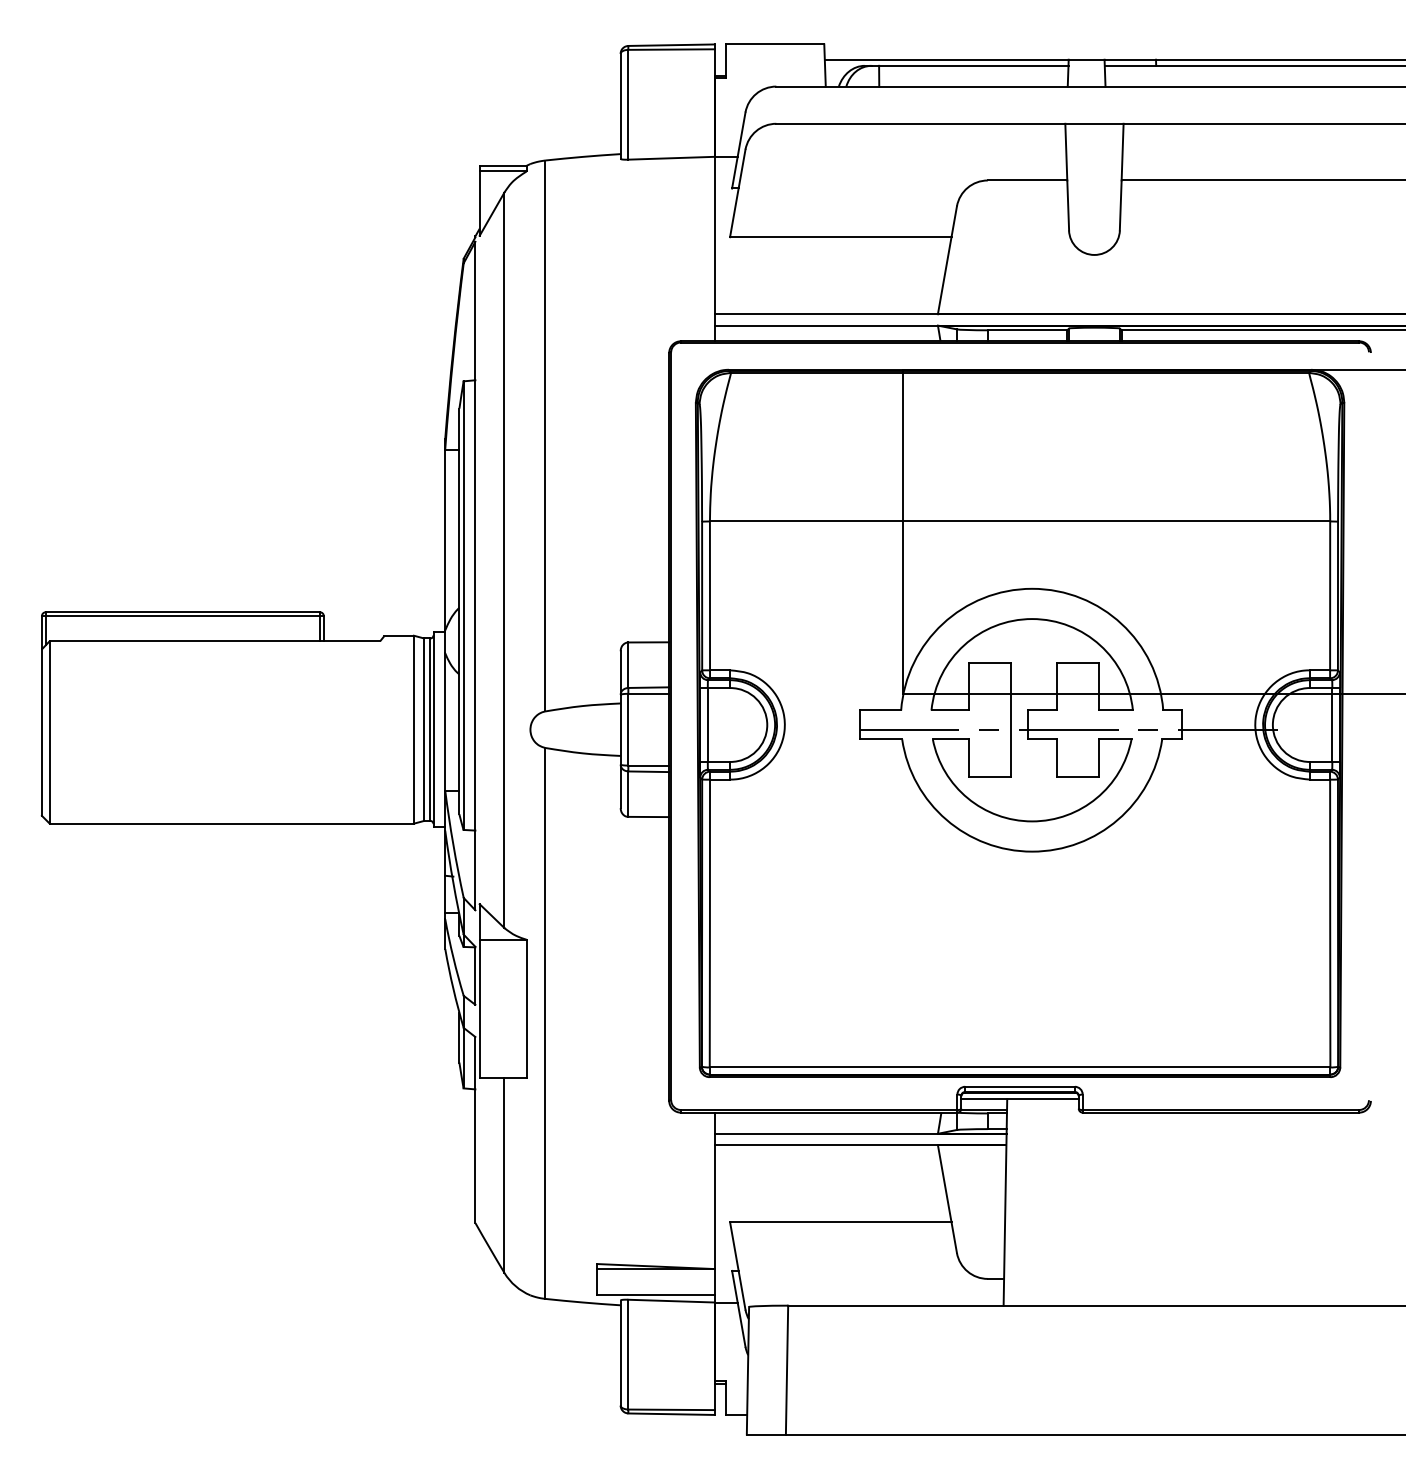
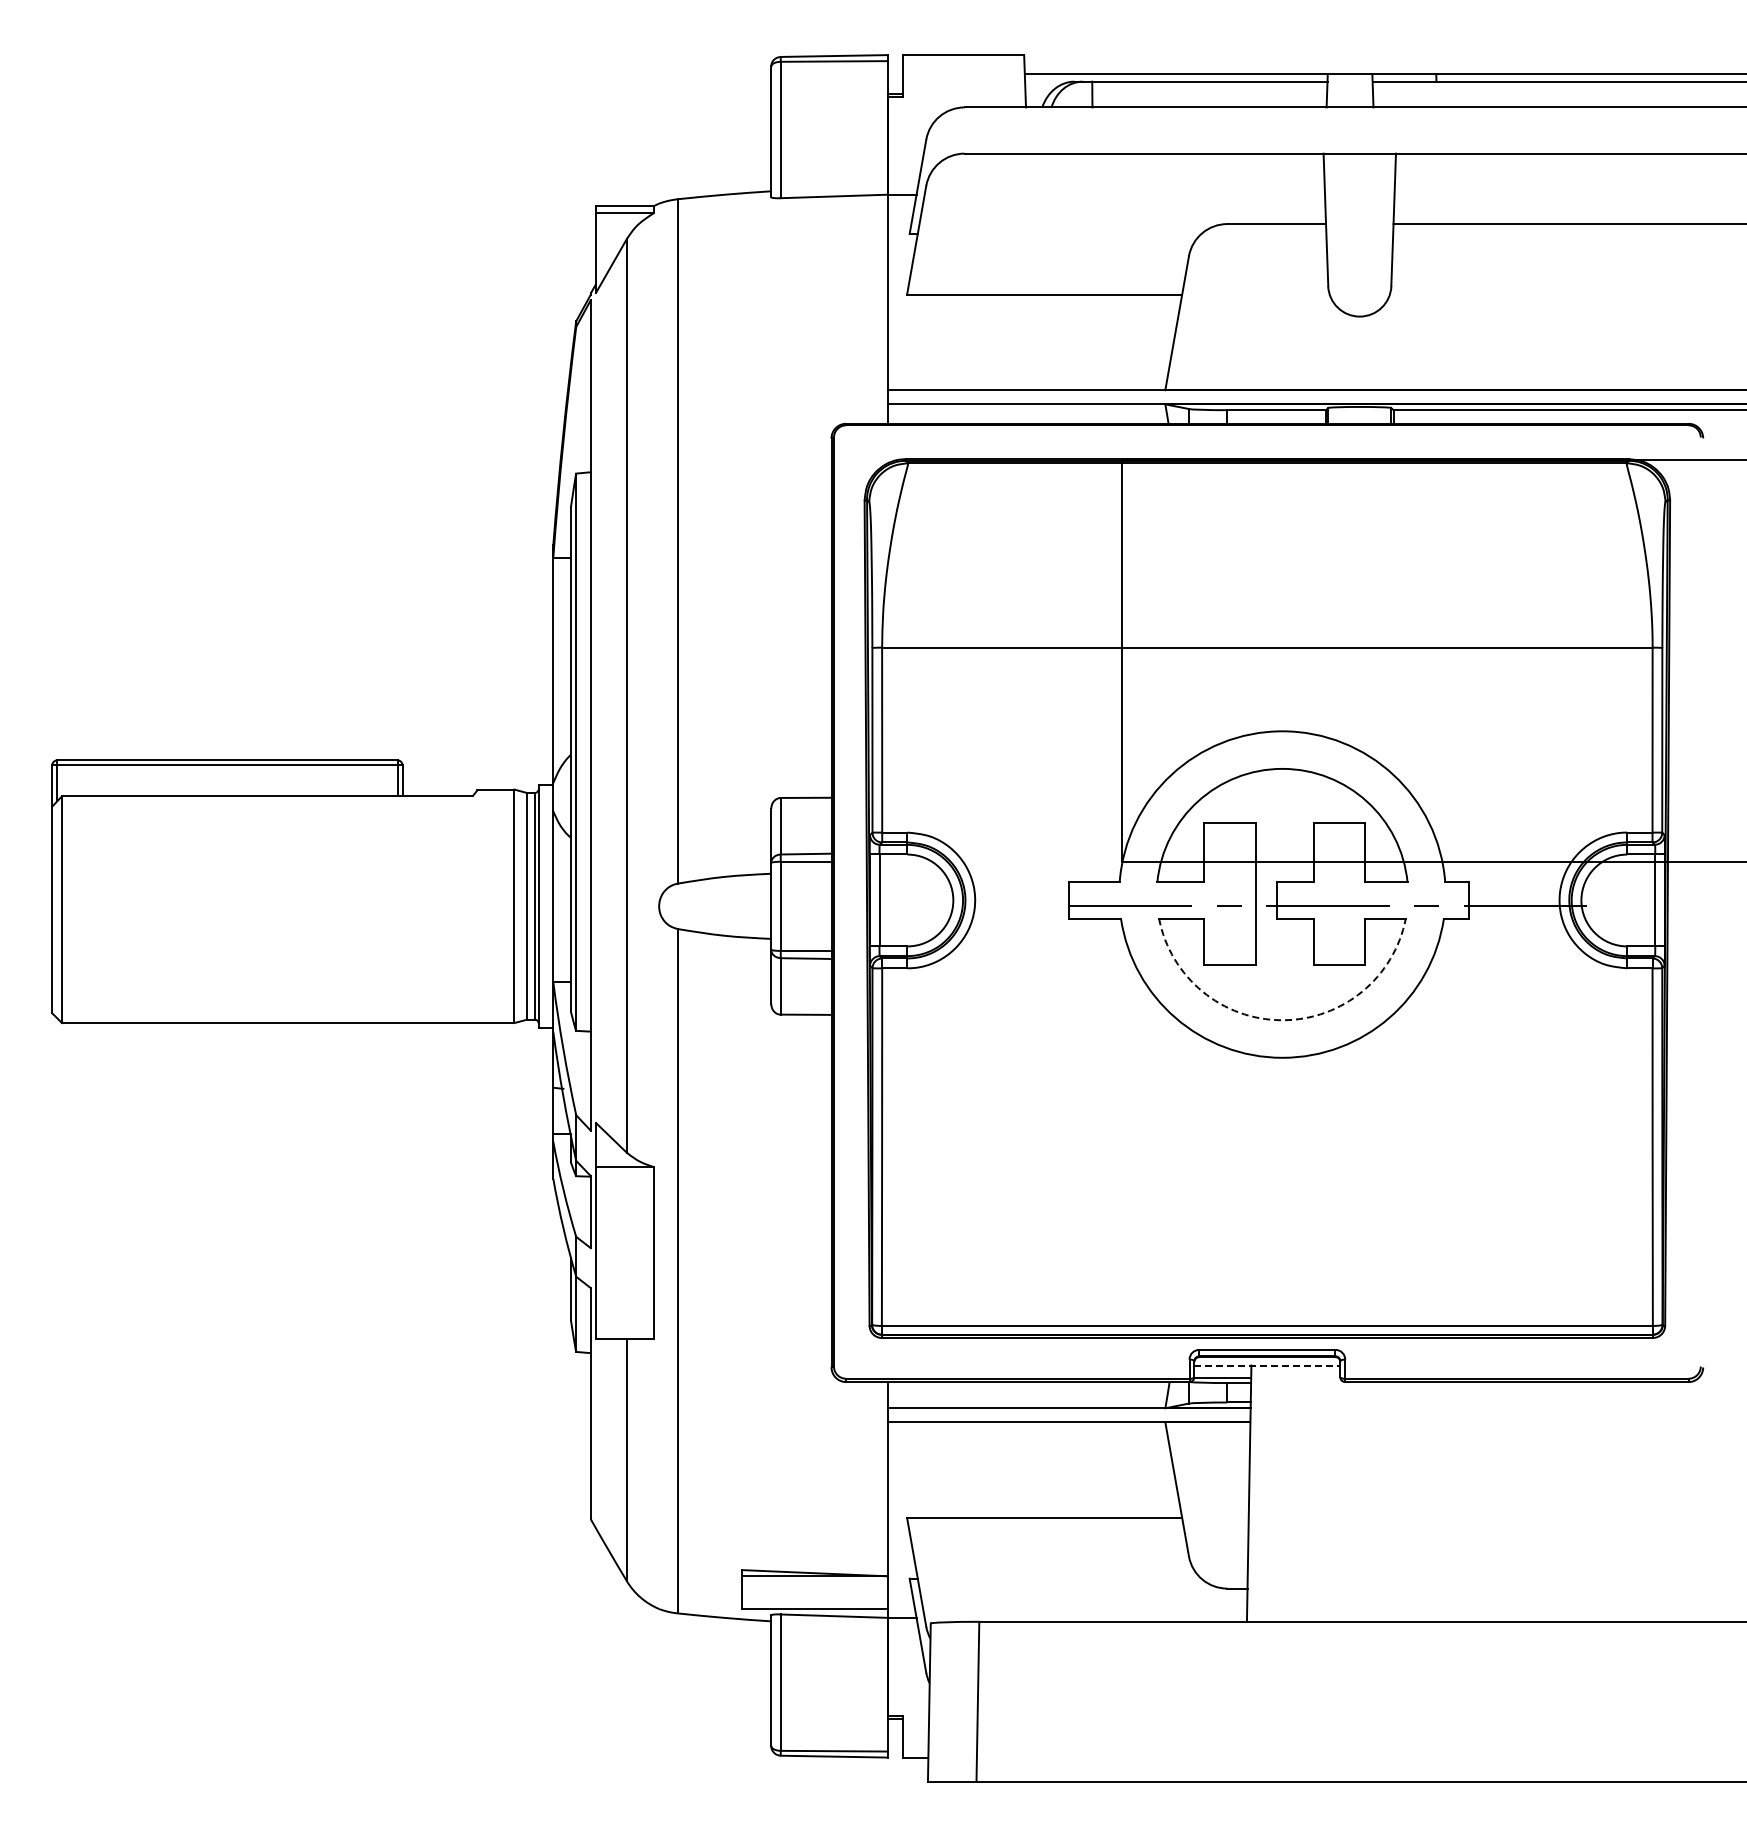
arc: (1032, 821) -> (1282, 1020), solid -> dashed
line: (1020, 1099) -> (1267, 1365), solid -> dashed

